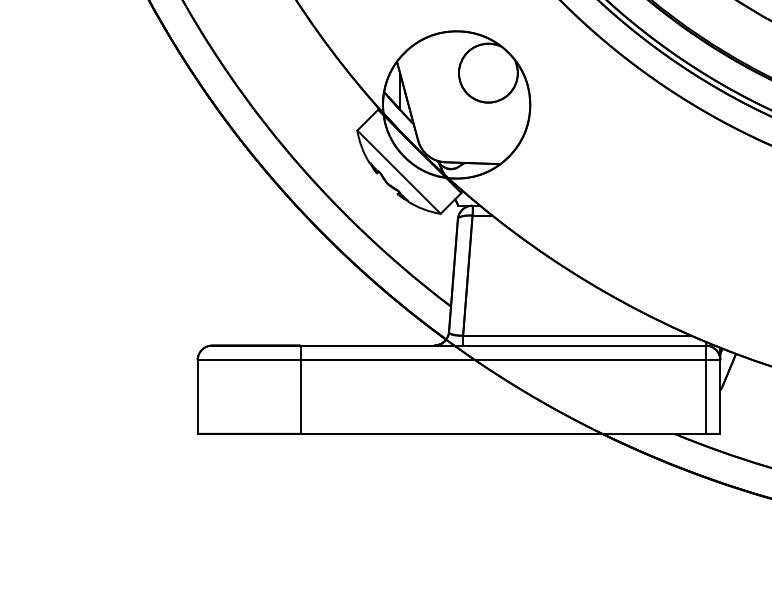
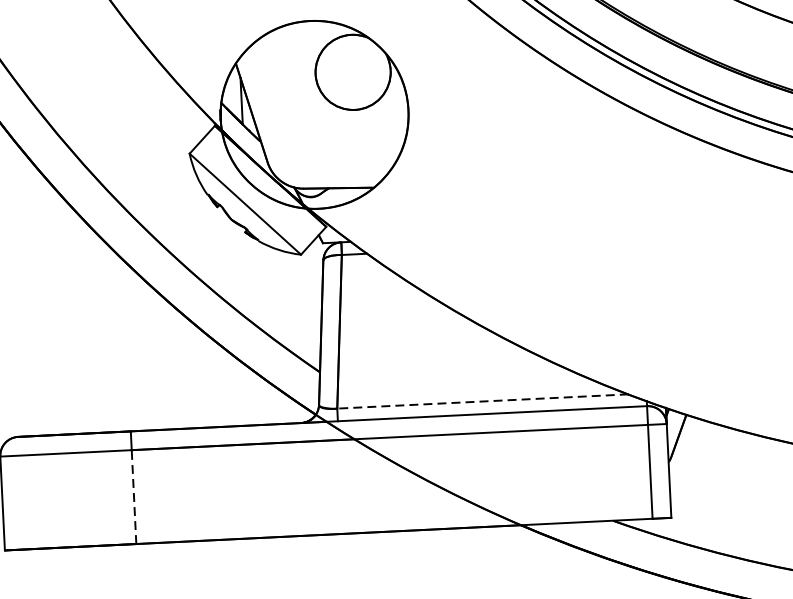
line: (576, 335) -> (481, 401), solid -> dashed
line: (300, 397) -> (133, 497), solid -> dashed

